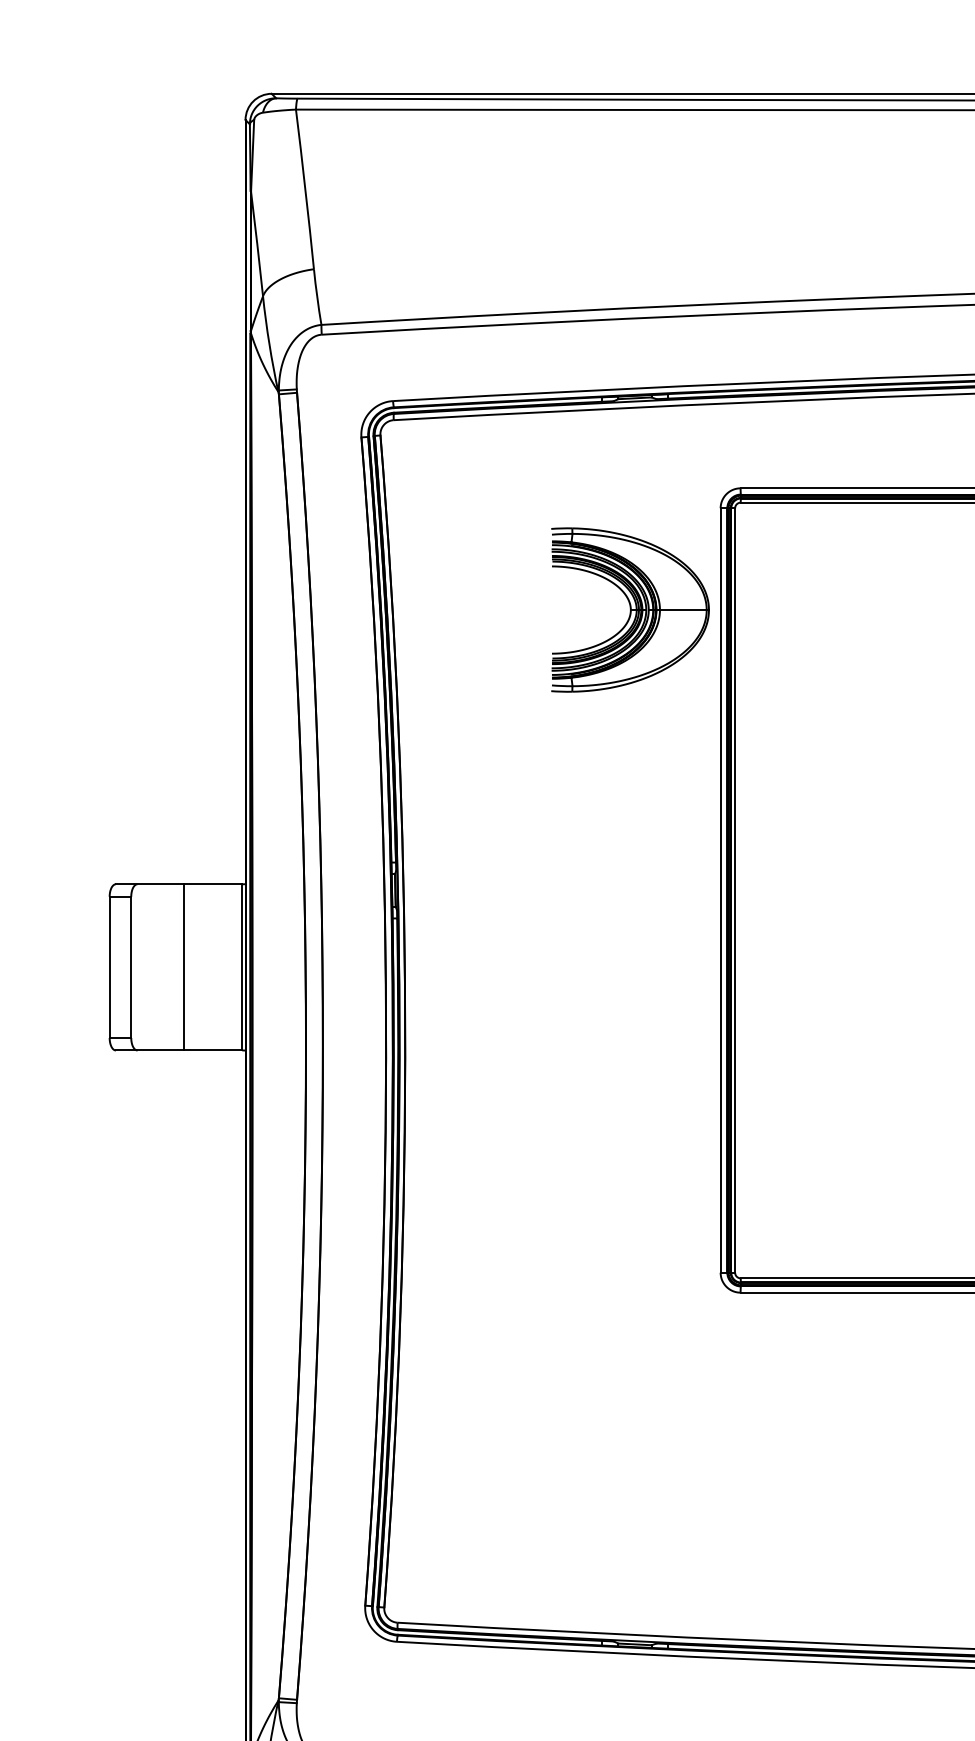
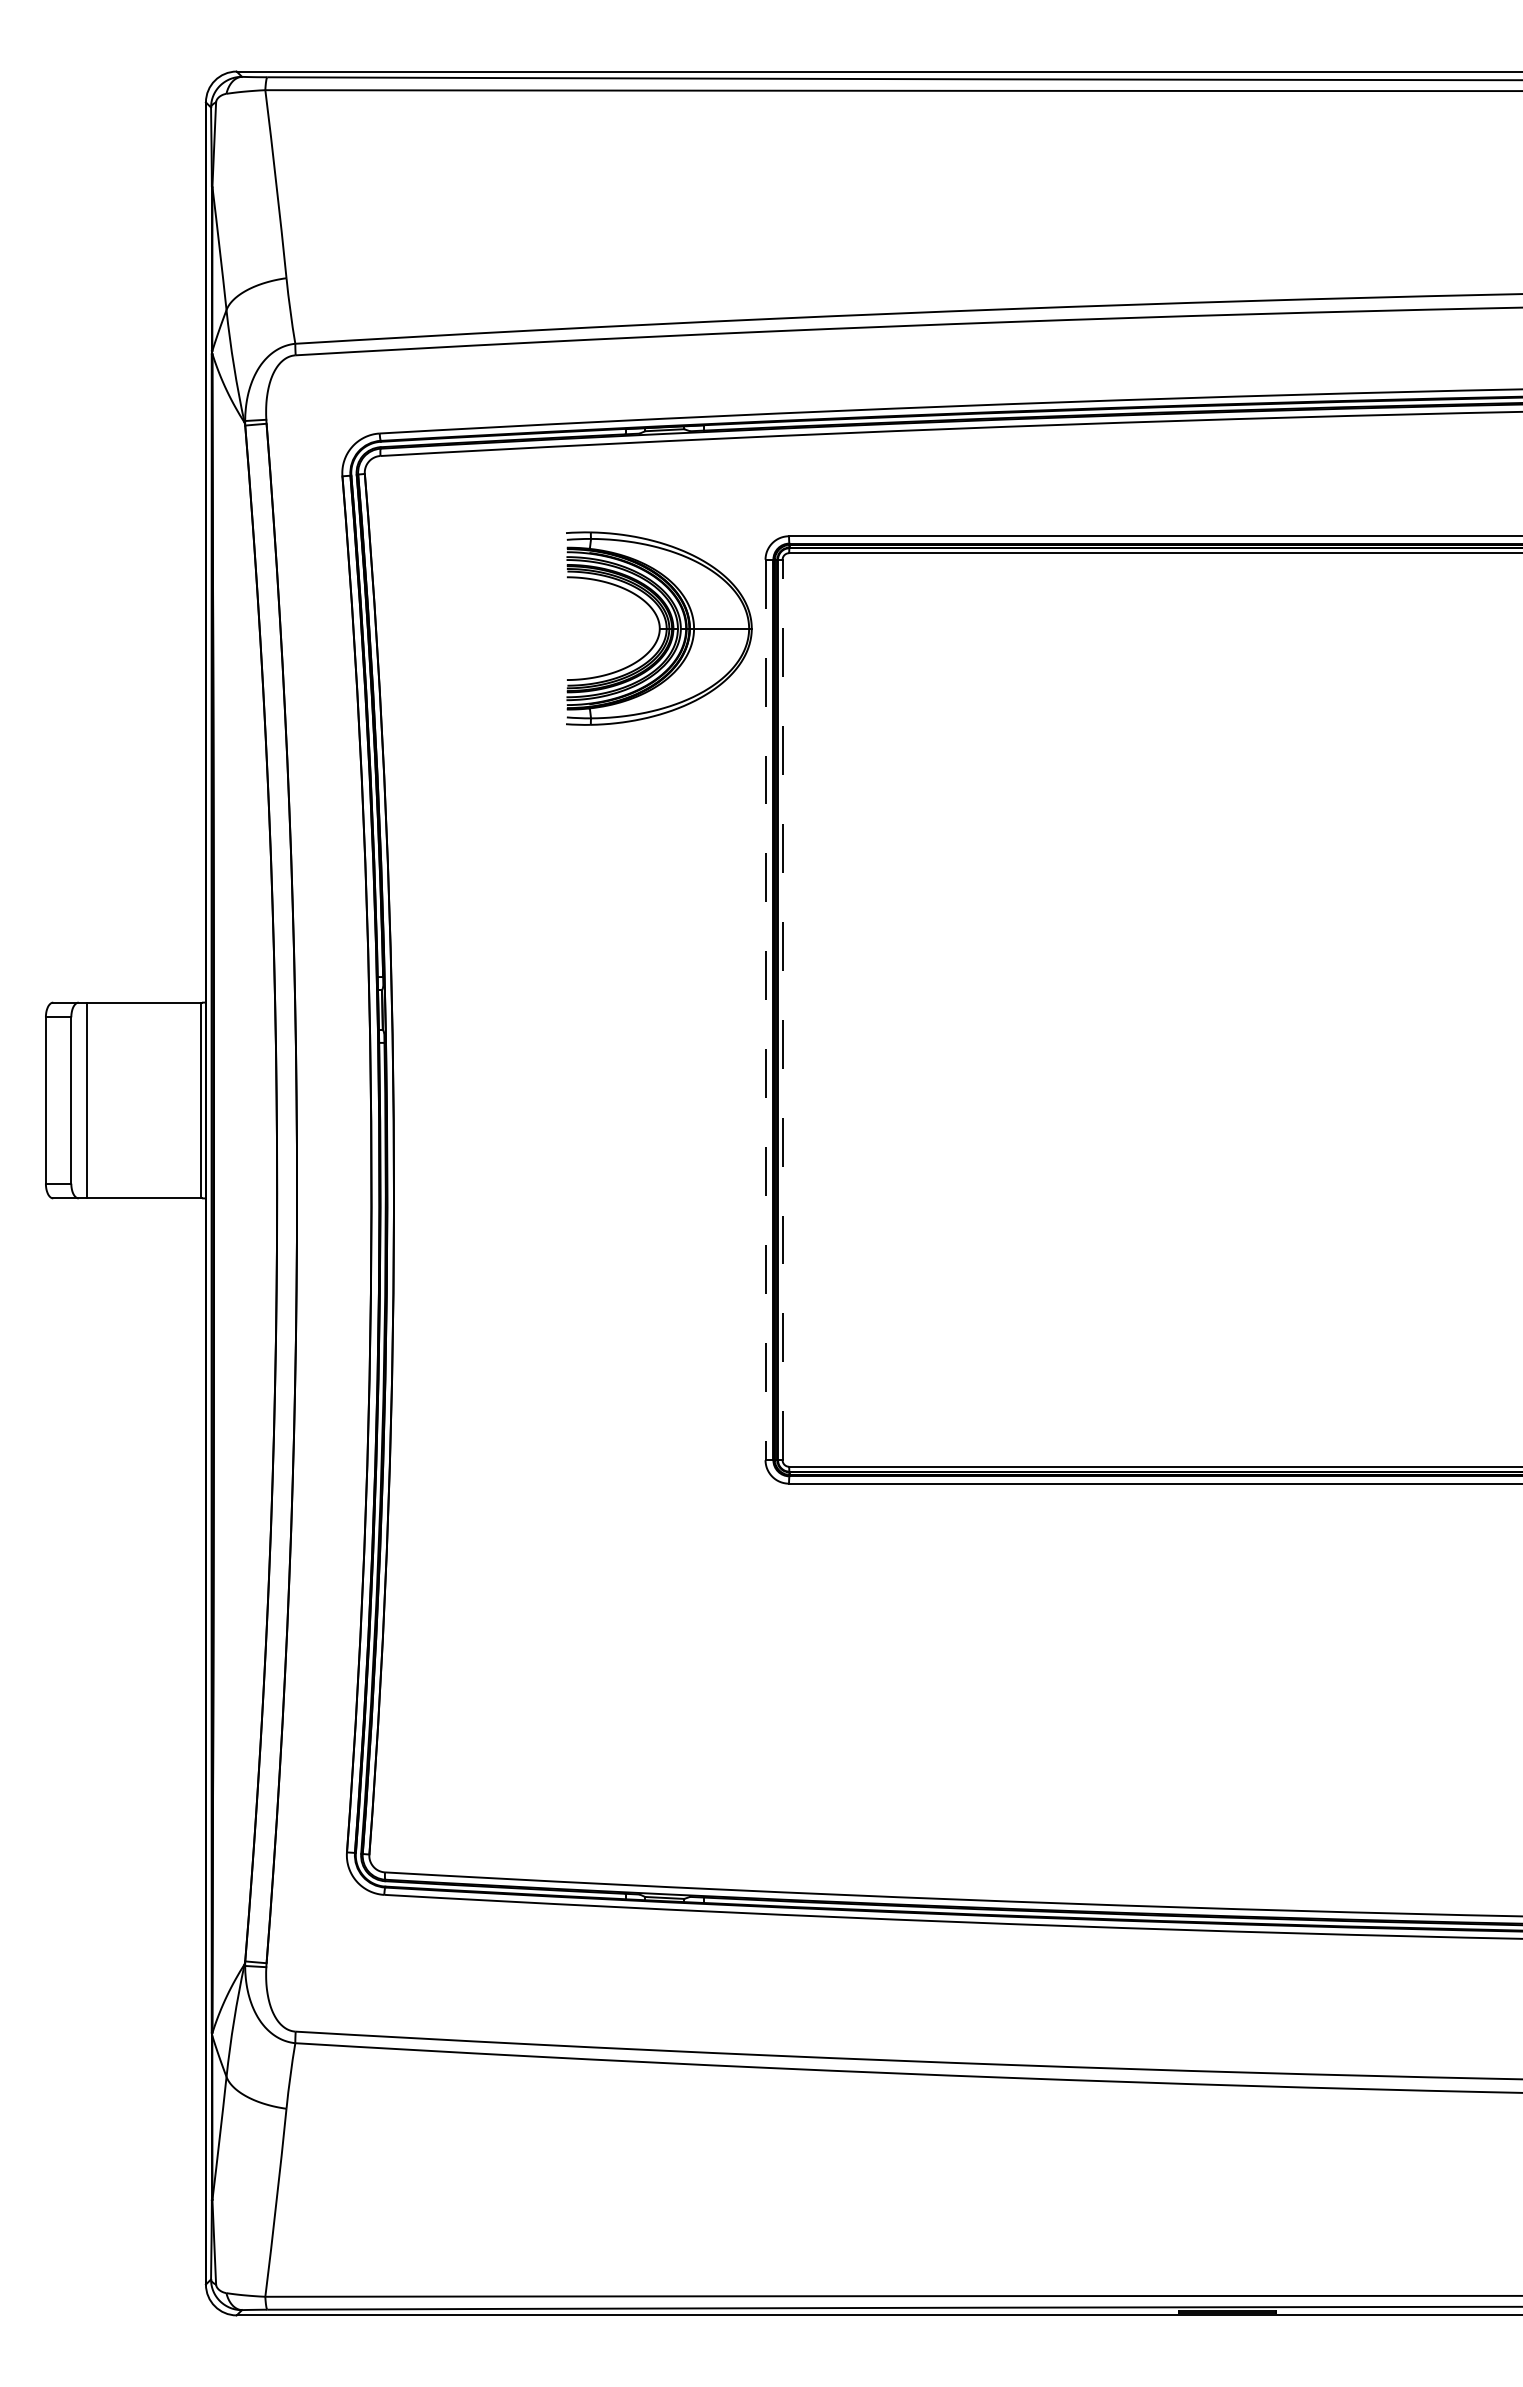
part: (630, 609) -> (659, 628), moved
line: (720, 890) -> (765, 1010), solid -> dashed
line: (735, 890) -> (782, 1009), solid -> dashed
line: (184, 967) -> (86, 1100), moved

